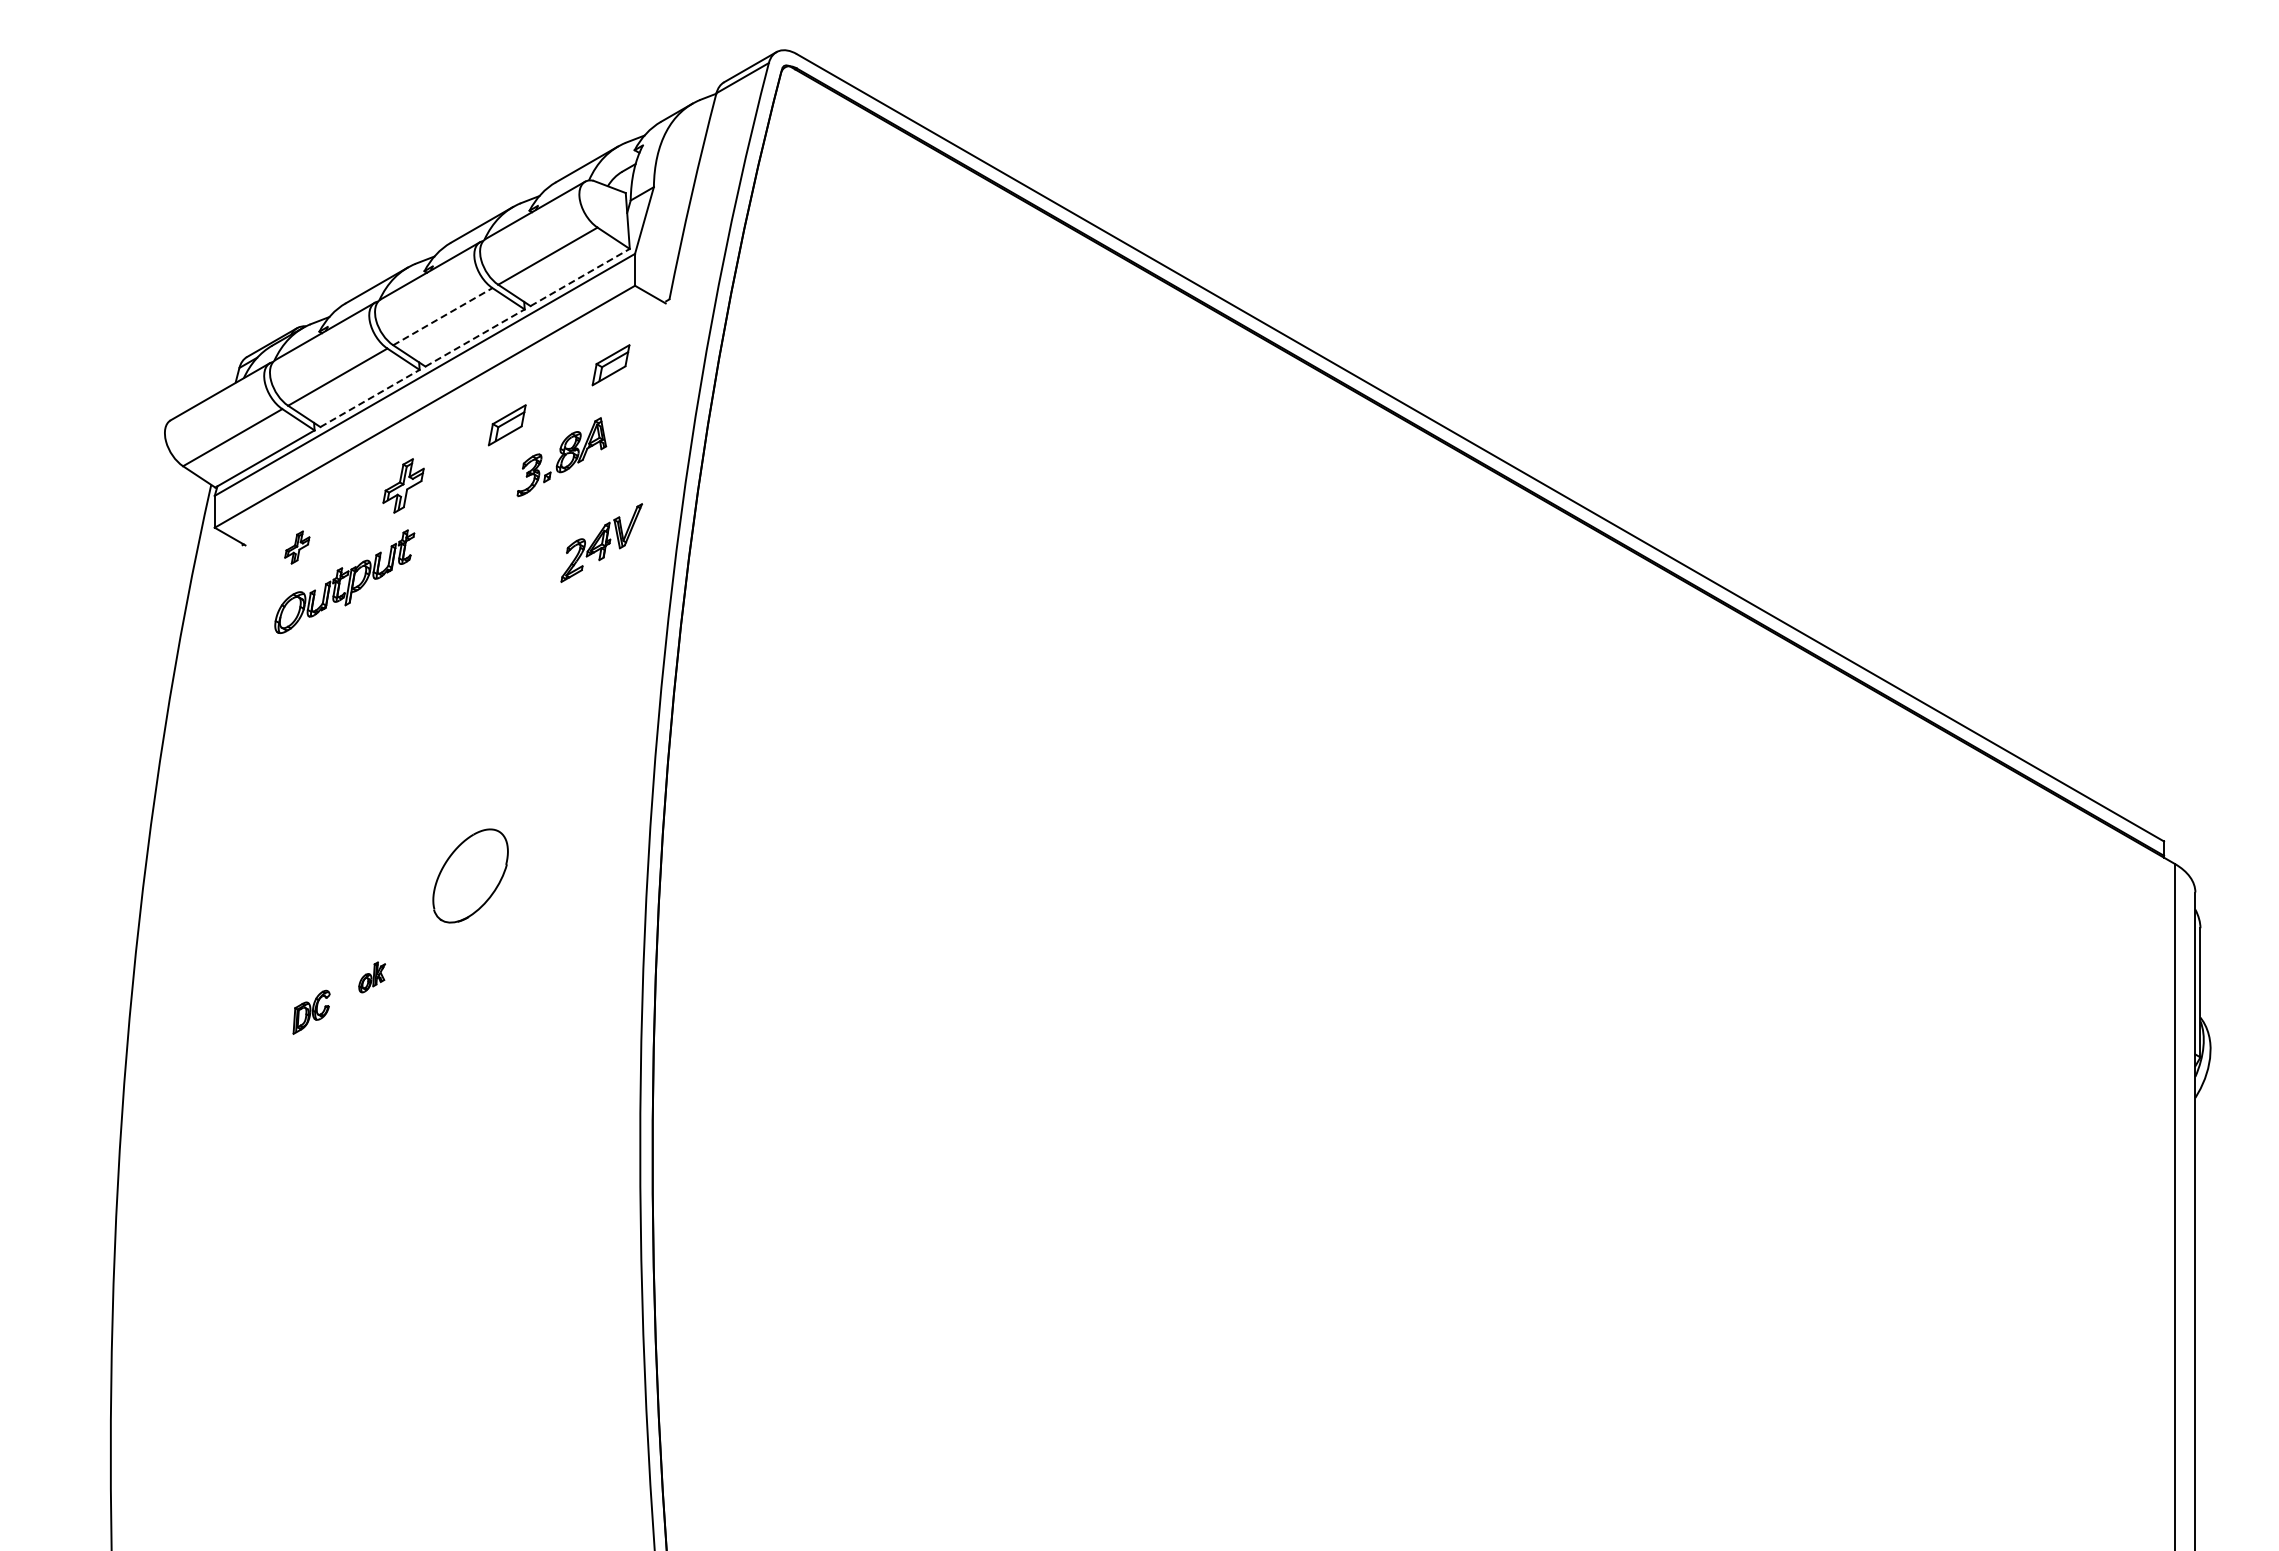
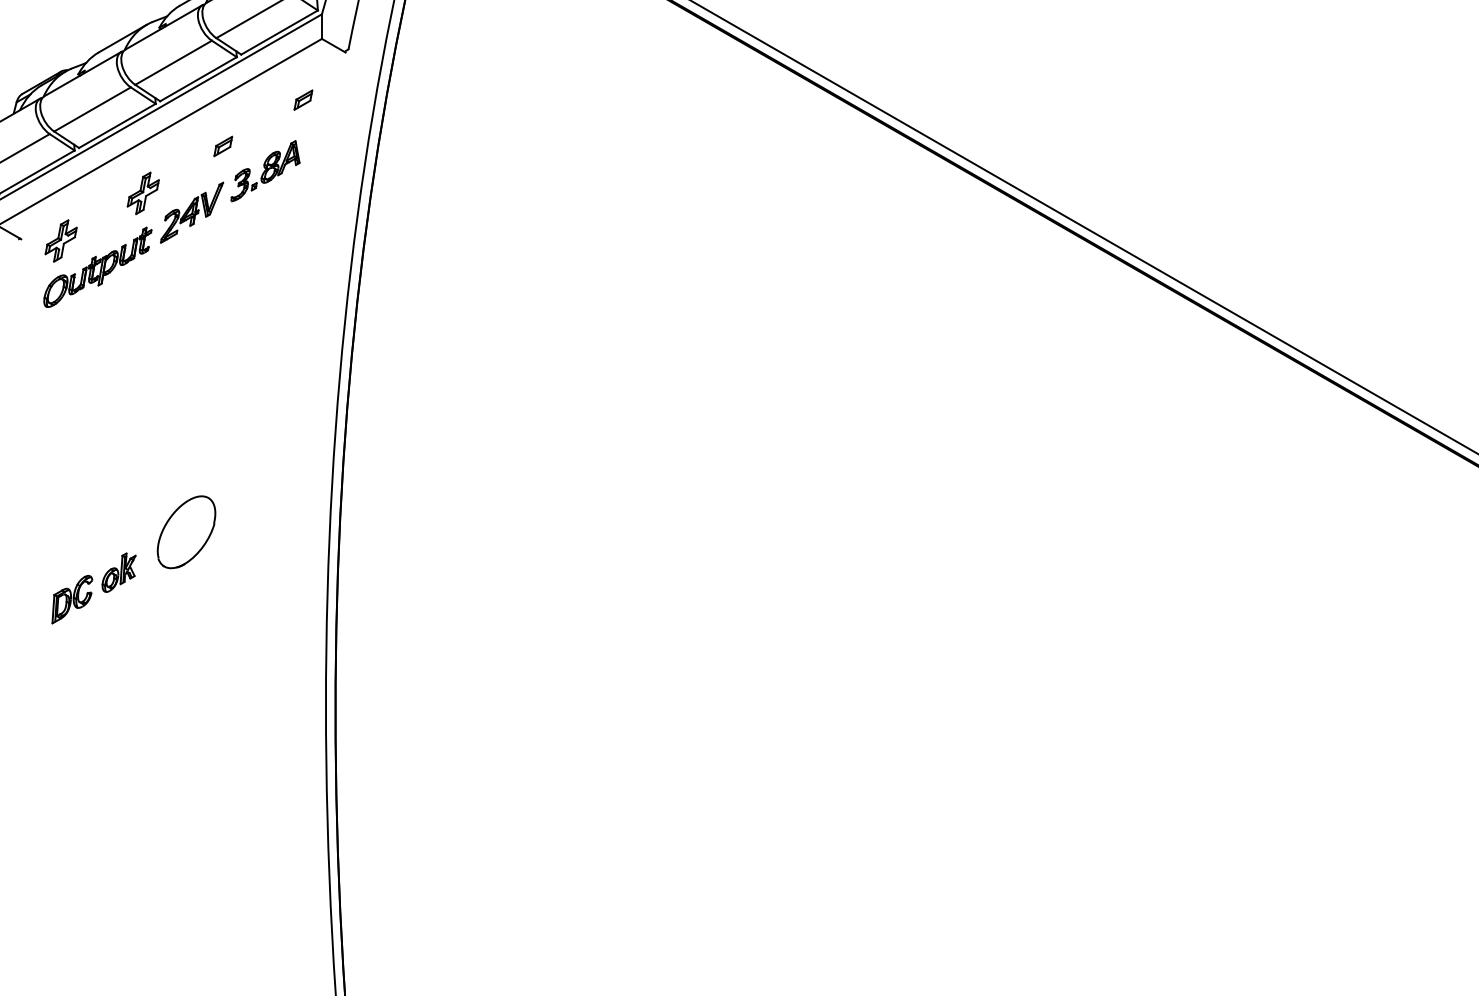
line: (580, 277) -> (279, 32), dashed -> solid
line: (443, 316) -> (174, 62), dashed -> solid
line: (475, 337) -> (198, 78), dashed -> solid
part: (610, 364) -> (303, 99), size x0.62
line: (370, 398) -> (117, 125), dashed -> solid
part: (506, 424) -> (222, 145), size x0.62
part: (601, 542) -> (191, 212), moved
part: (297, 547) -> (61, 240), size x1.67
part: (470, 875) -> (186, 531), moved
part: (371, 977) -> (118, 572), size x1.67
part: (311, 1012) -> (72, 599), size x1.43

